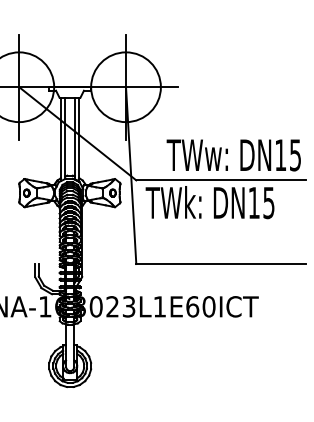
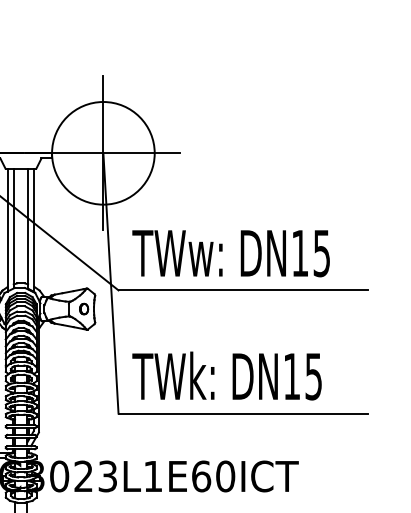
text: (233, 155) -> (230, 253), moved
text: (209, 202) -> (226, 375), moved

